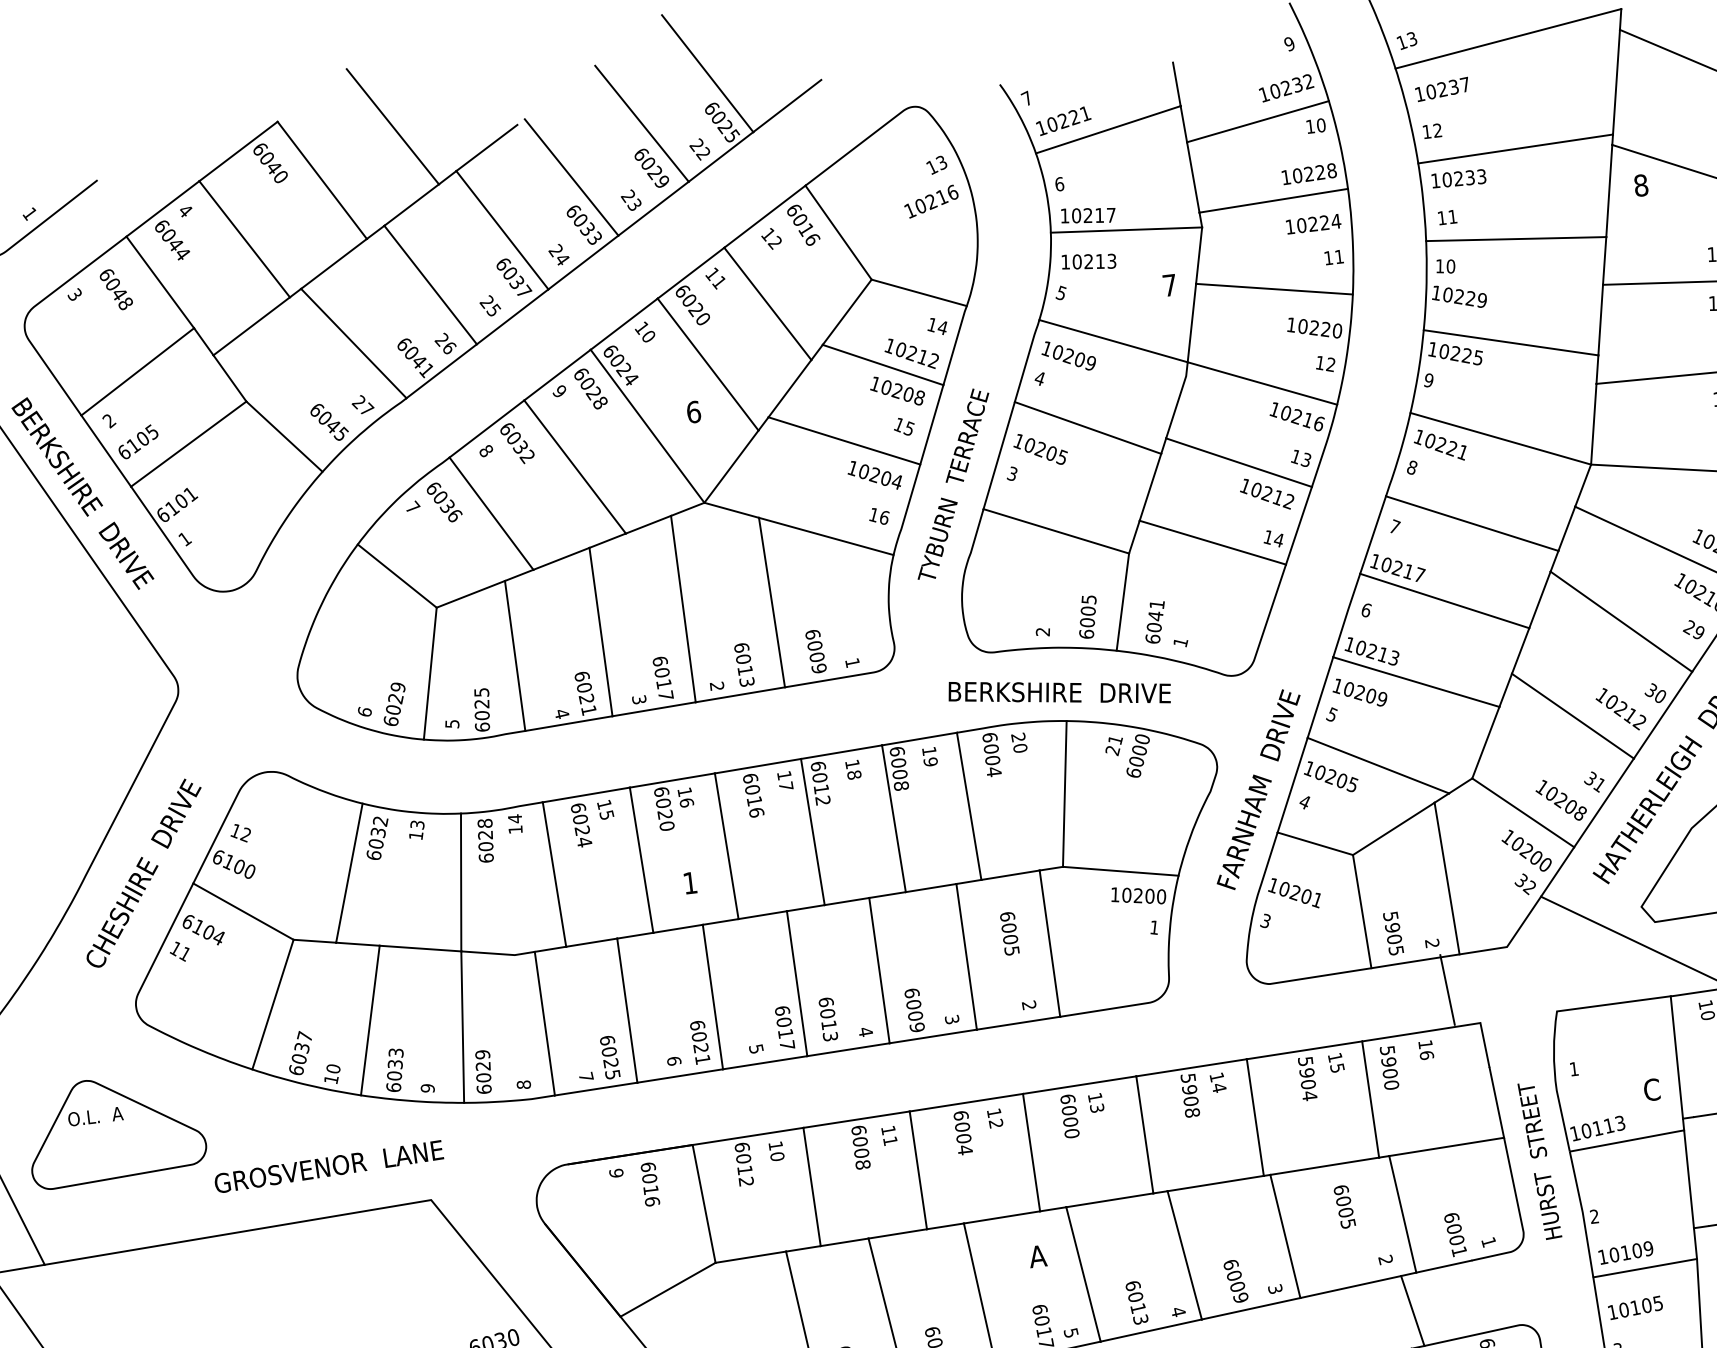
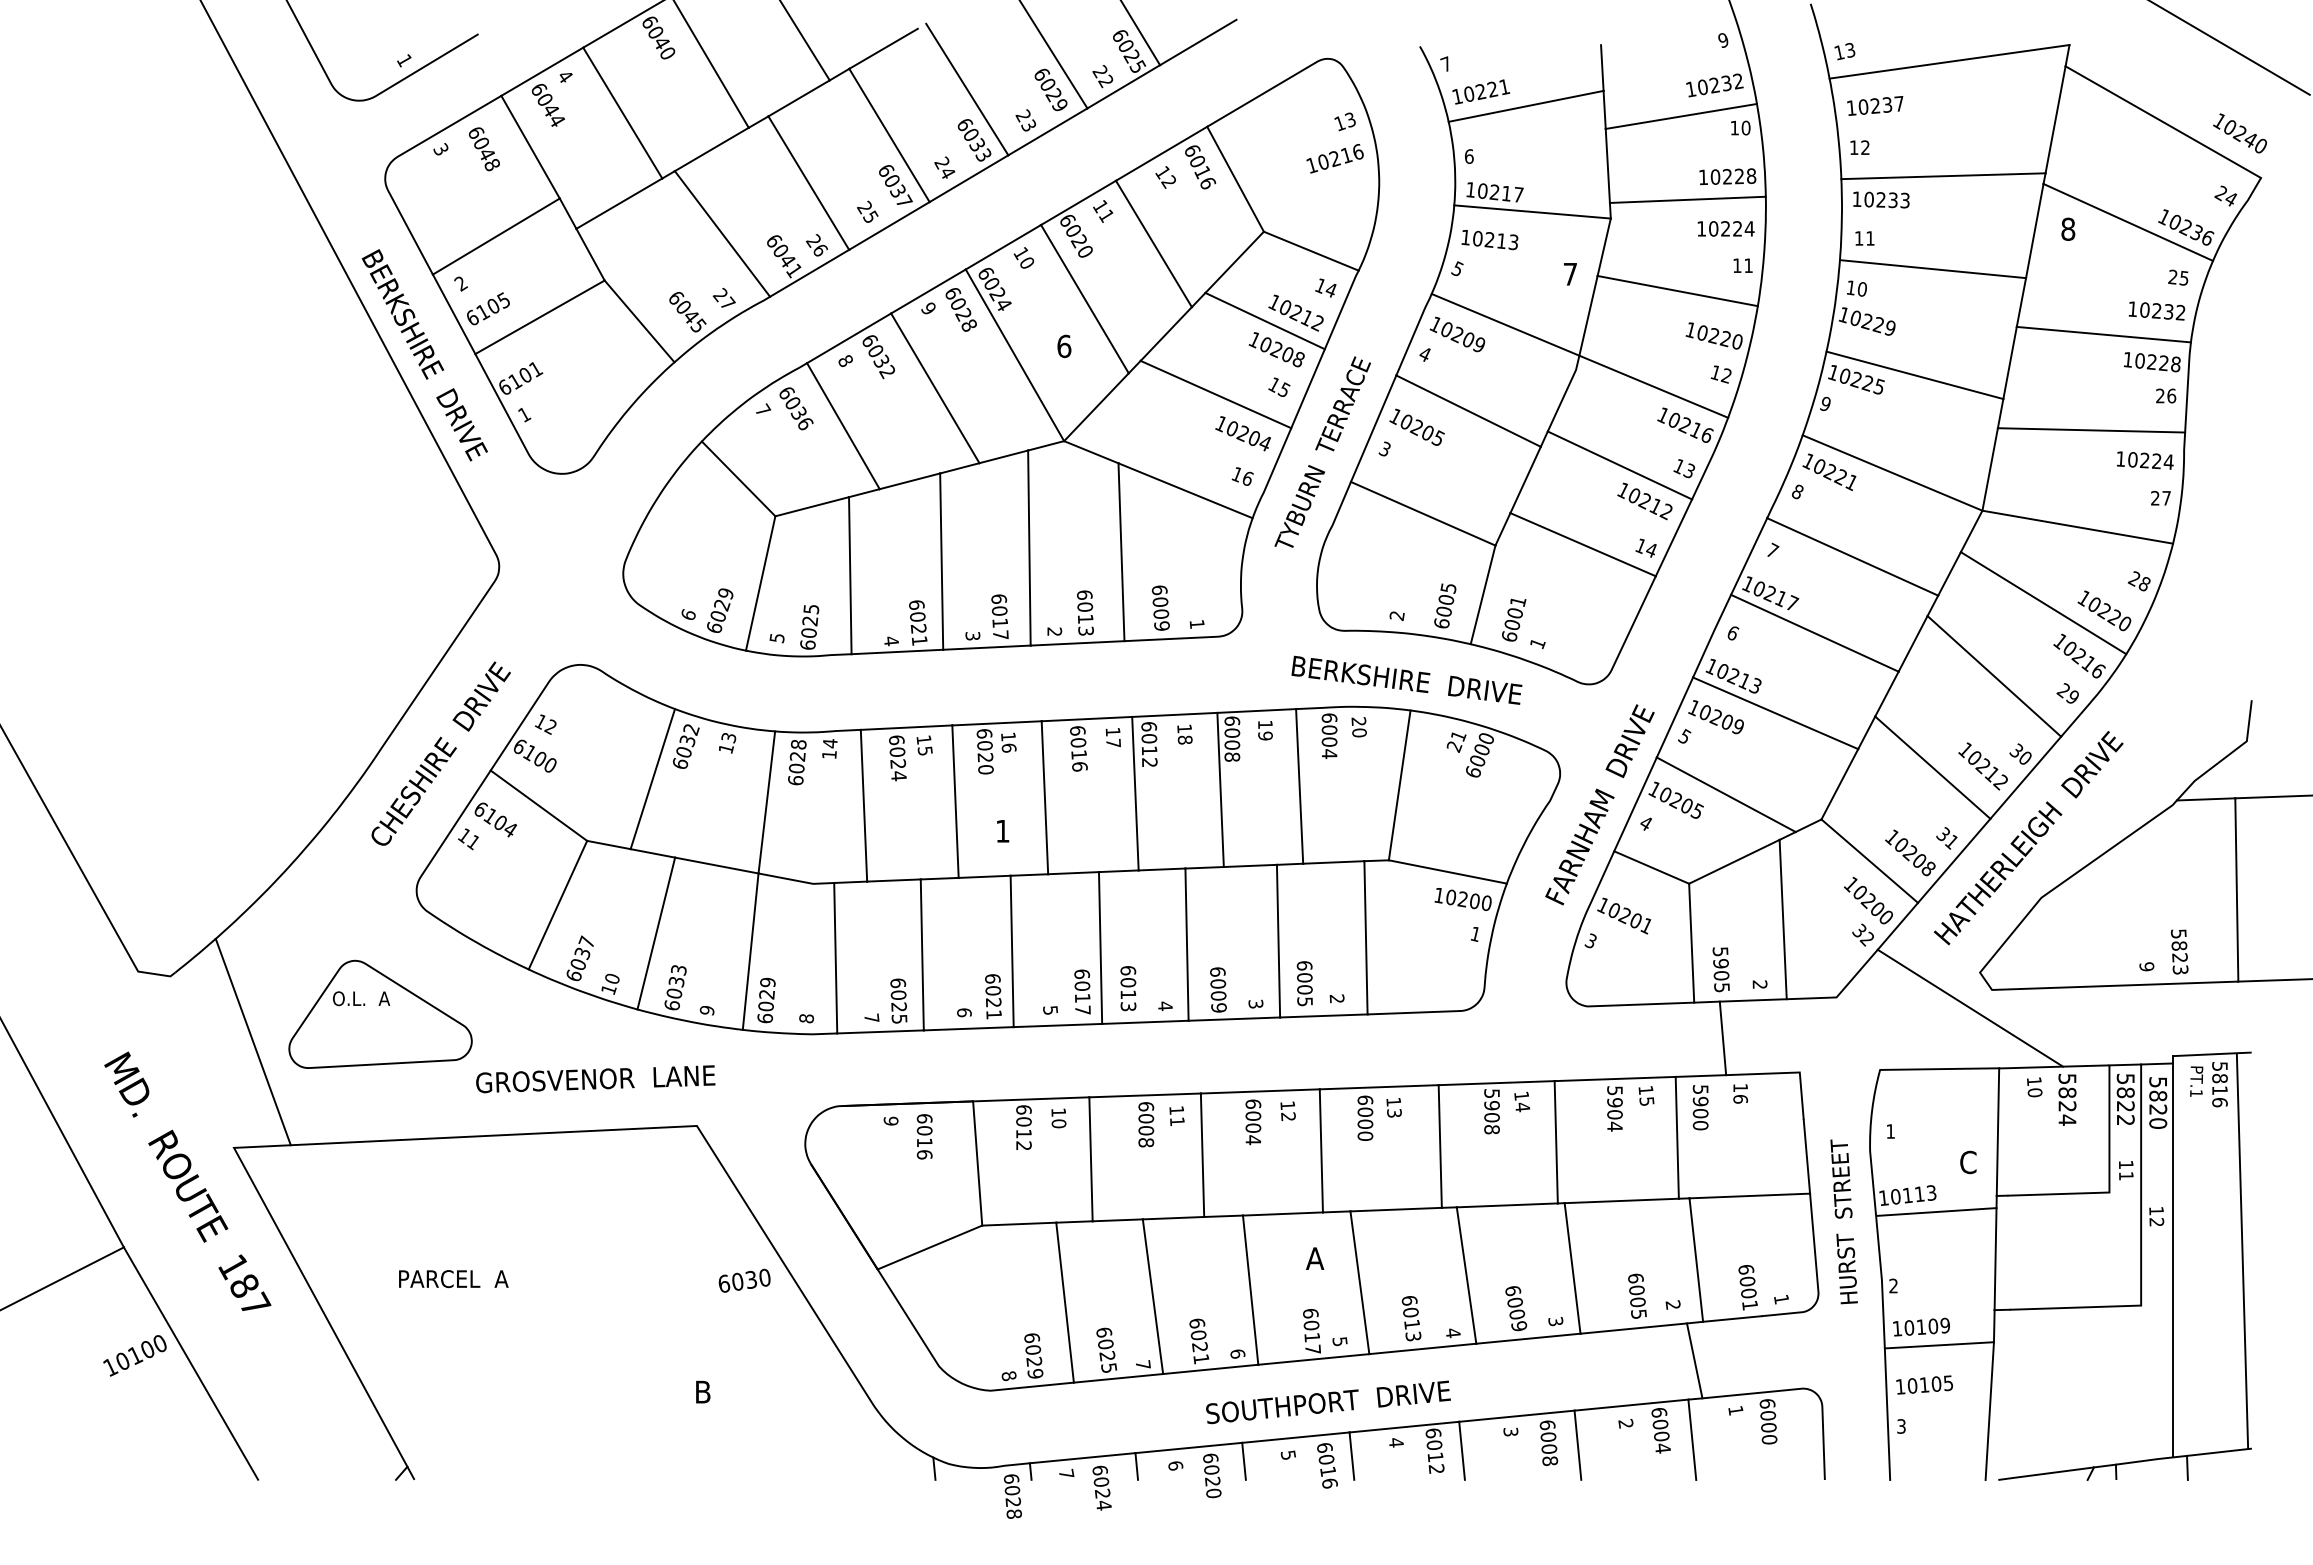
text: (1156, 616) -> (1515, 613), 6041 -> 6001
text: (1009, 933) -> (1304, 983), moved
line: (1447, 990) -> (1722, 1038), moved
text: (1344, 1206) -> (1637, 1295), moved

